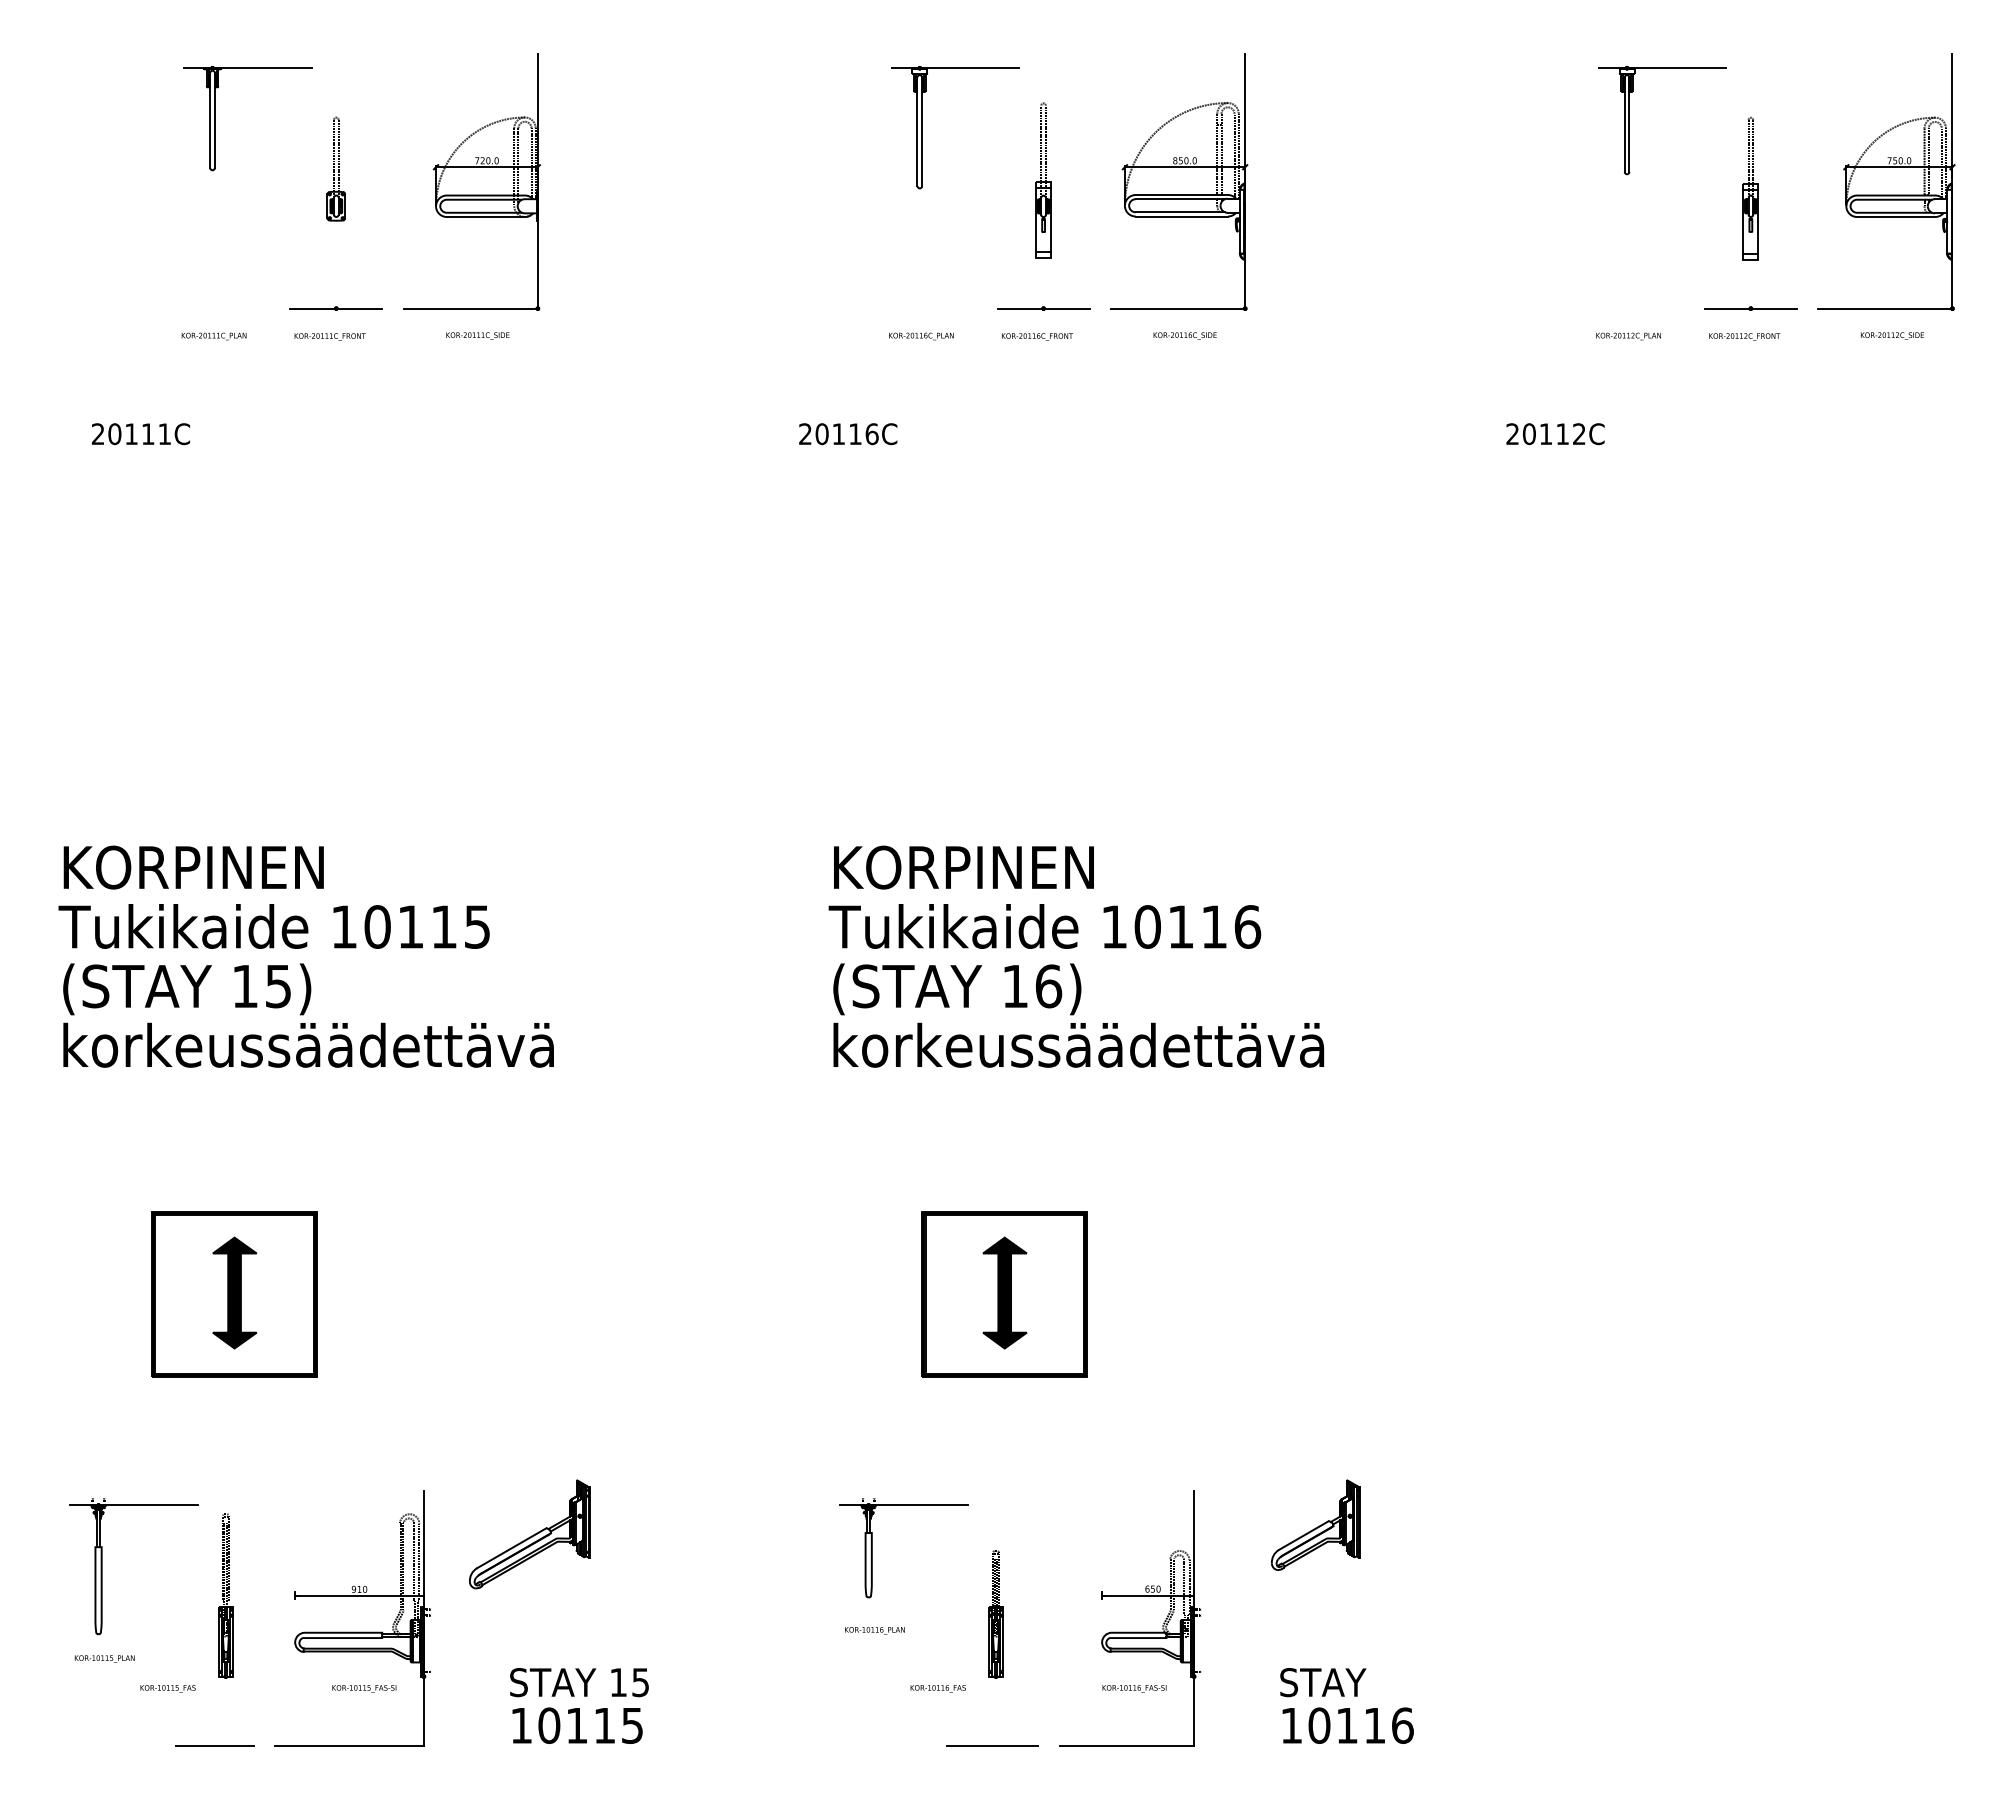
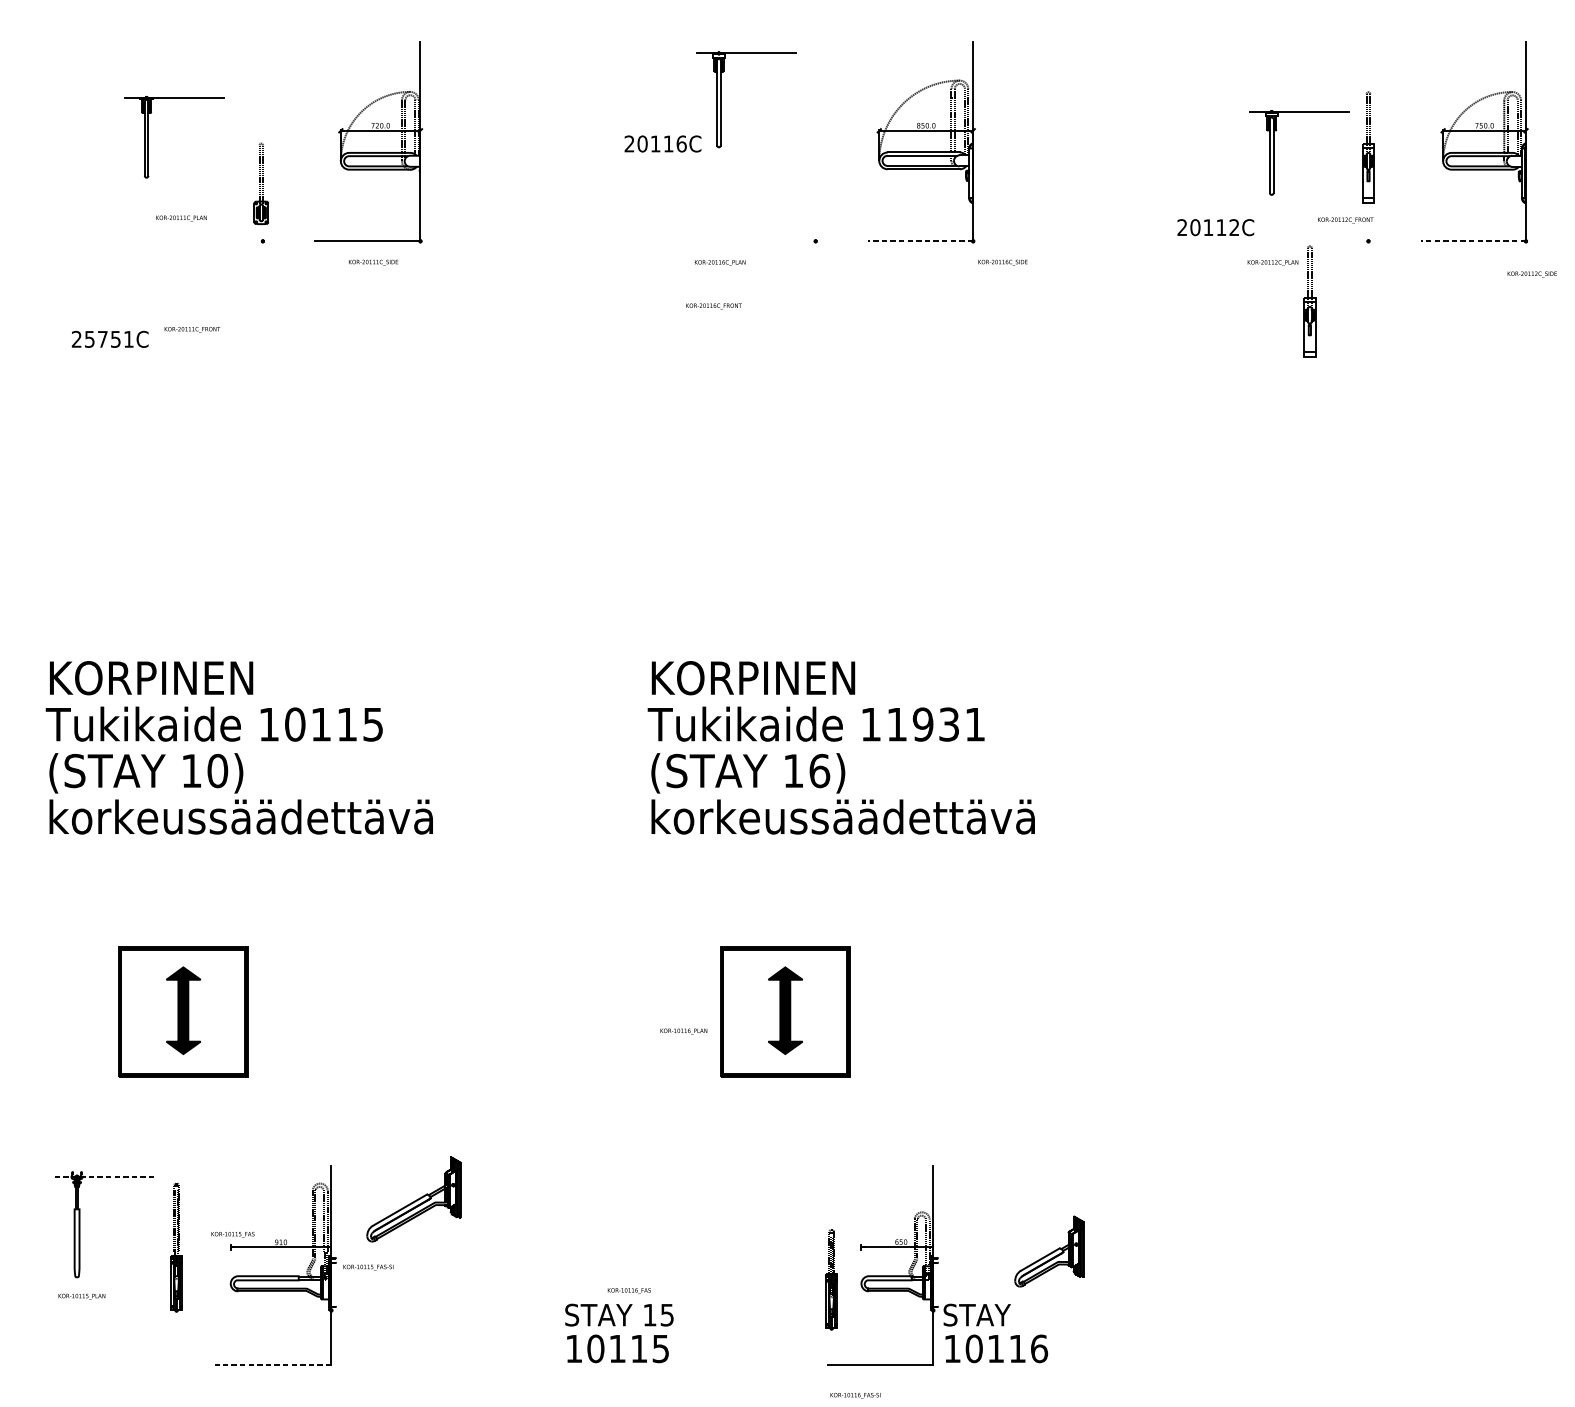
part: (215, 118) -> (148, 137), moved
part: (1629, 120) -> (1273, 152), moved
part: (335, 168) -> (260, 183), moved
part: (1043, 180) -> (815, 141), removed
line: (336, 308) -> (263, 241), removed
line: (1043, 308) -> (815, 241), removed
line: (1177, 308) -> (920, 241), solid -> dashed
line: (1750, 308) -> (1368, 241), removed
line: (1884, 308) -> (1472, 241), solid -> dashed
text: (1184, 335) -> (1002, 262), moved
text: (1892, 335) -> (1532, 274), moved
text: (213, 336) -> (180, 218), moved
text: (329, 336) -> (191, 329), moved
text: (1037, 336) -> (714, 306), moved
text: (1744, 336) -> (1345, 220), moved
part: (1675, 385) -> (1309, 301), added
text: (131, 434) -> (102, 339), 20111C -> 25751C
text: (848, 434) -> (663, 144), moved
text: (1555, 434) -> (1215, 227), moved
text: (1197, 926) -> (936, 724), 10116 -> 11931
text: (278, 986) -> (217, 771), 15) -> 10)
line: (133, 1505) -> (104, 1176), solid -> dashed
part: (1315, 1524) -> (1049, 1251), moved
part: (872, 1548) -> (681, 1210), removed
part: (995, 1614) -> (831, 1279), moved
text: (874, 1630) -> (683, 1031), moved
text: (167, 1688) -> (232, 1234), moved
text: (364, 1688) -> (368, 1267), moved
text: (937, 1688) -> (628, 1290), moved
text: (1134, 1688) -> (855, 1395), moved
text: (579, 1705) -> (619, 1333), moved
text: (1346, 1705) -> (995, 1333), moved
line: (215, 1745) -> (168, 1364), removed
line: (349, 1745) -> (273, 1364), solid -> dashed
line: (992, 1745) -> (775, 1364), removed

